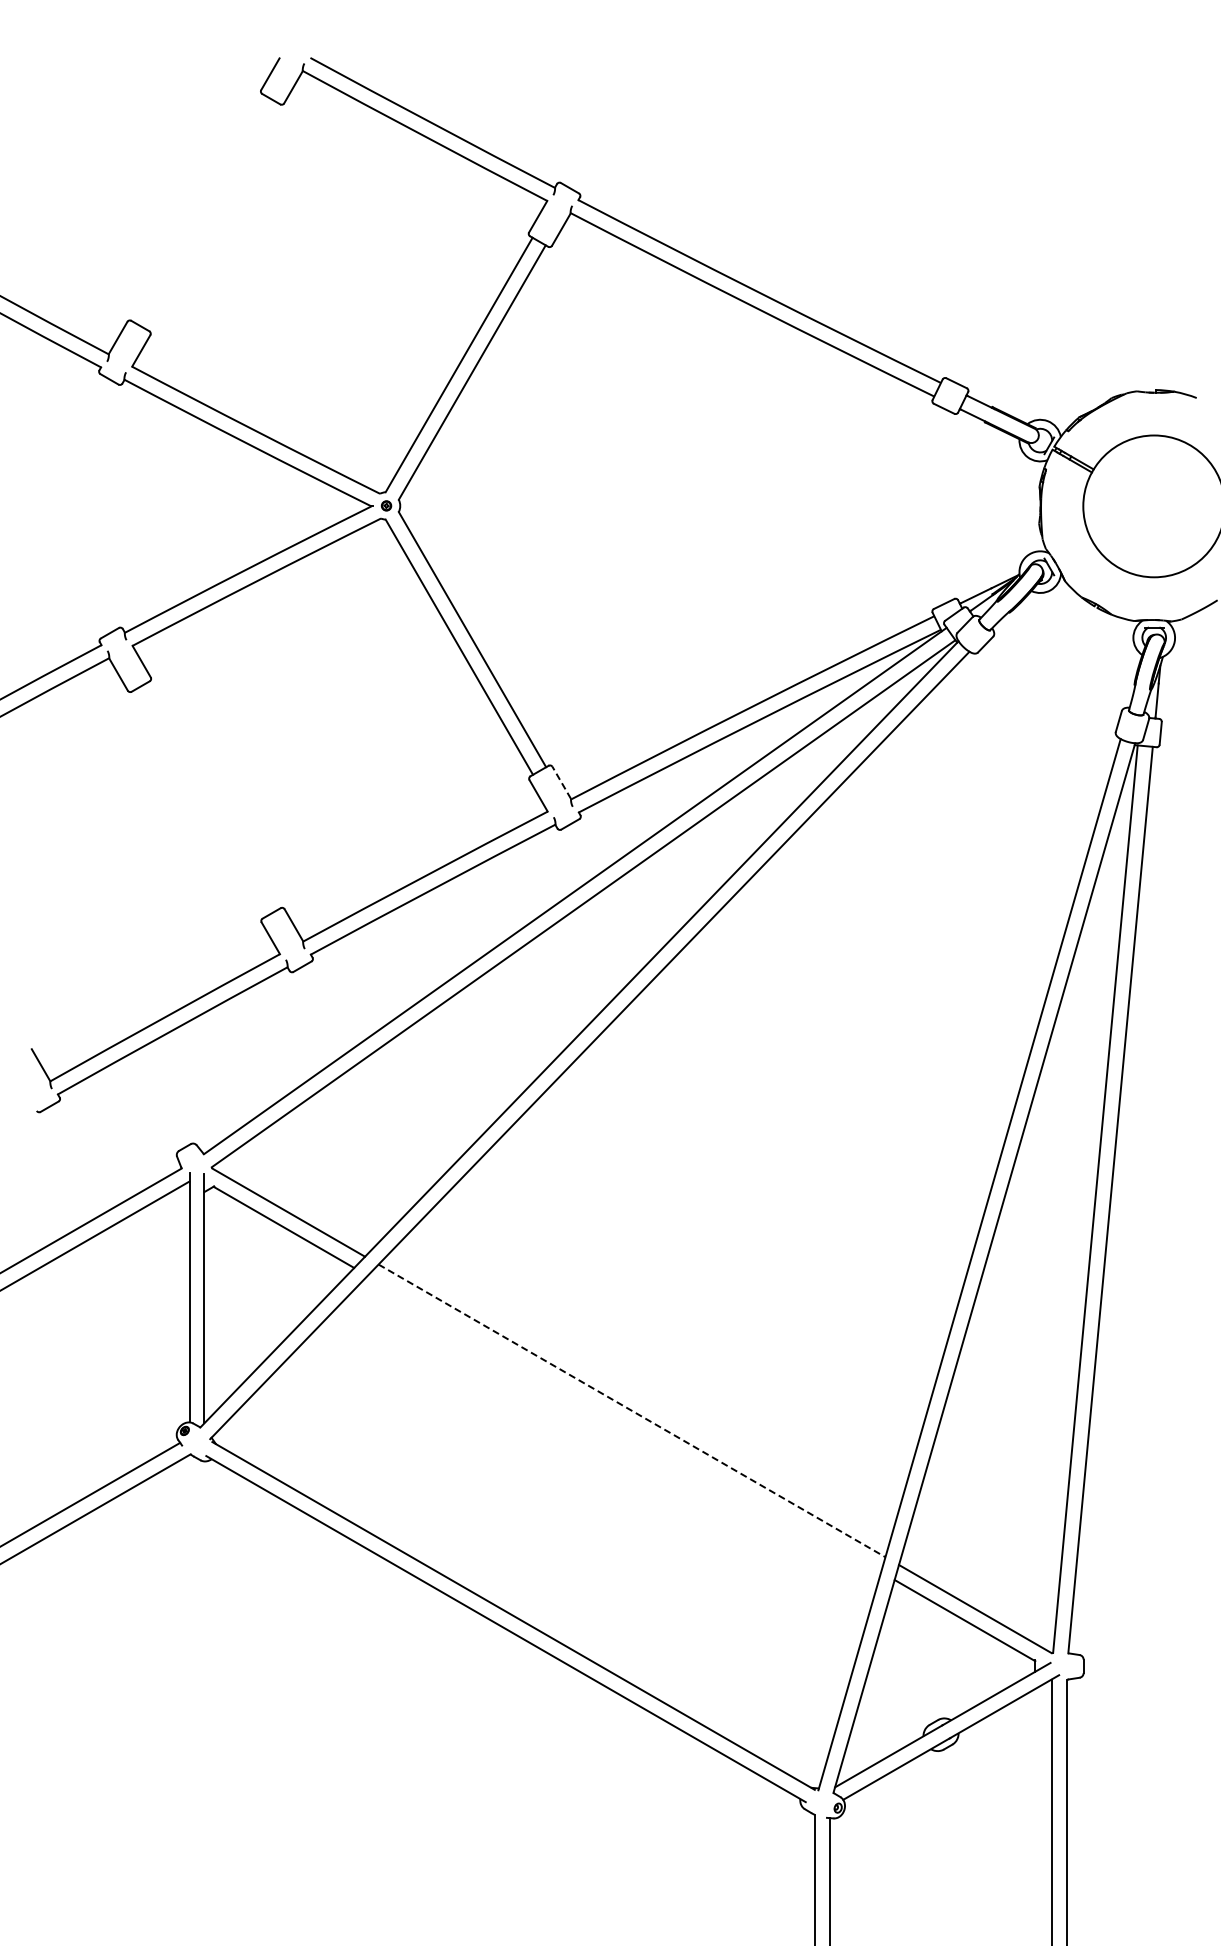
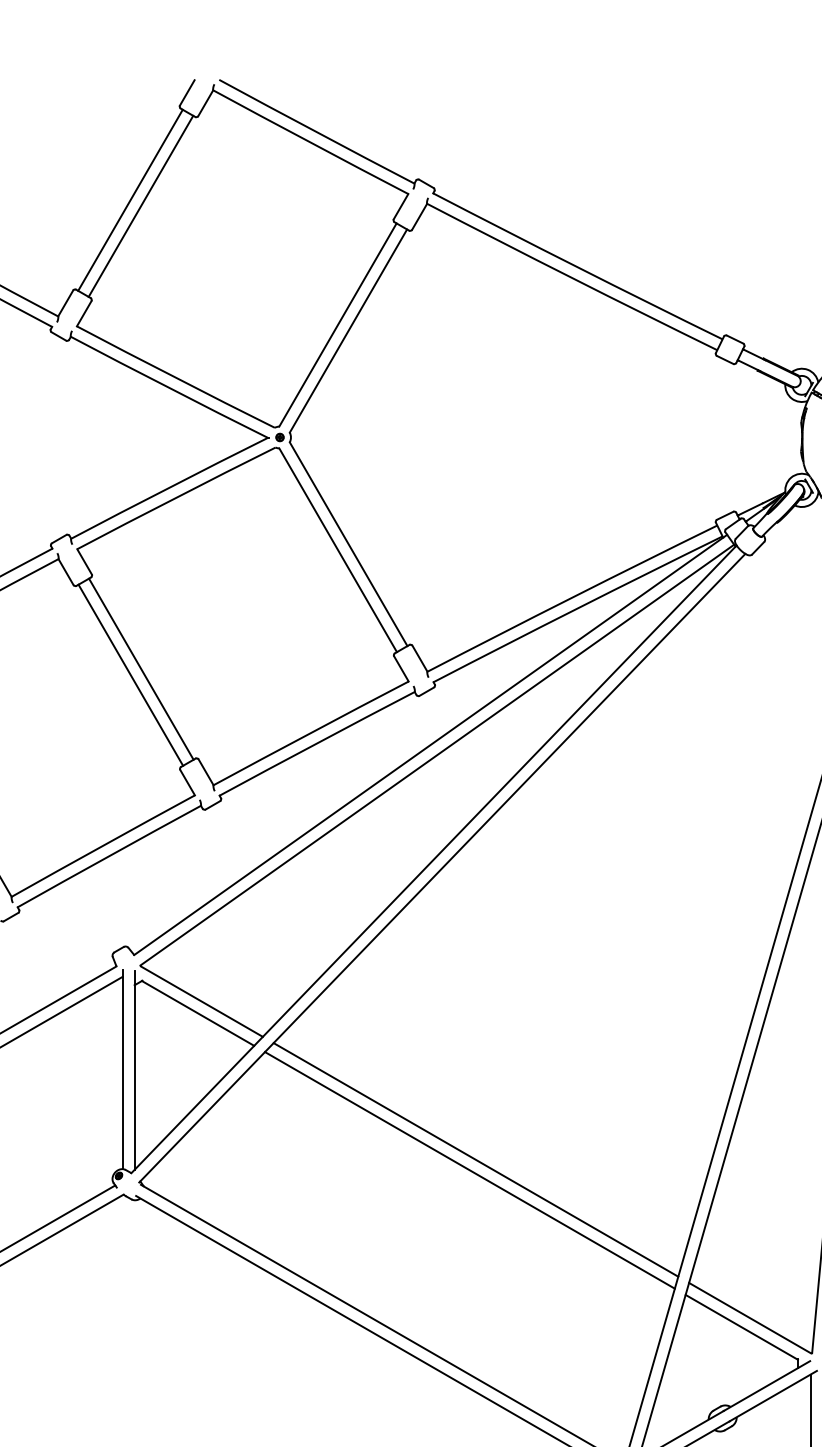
line: (198, 208) -> (129, 200), added
line: (211, 215) -> (140, 205), added
line: (561, 782) -> (419, 658), dashed -> solid
line: (212, 795) -> (141, 668), added
line: (199, 803) -> (130, 675), added
line: (632, 1410) -> (476, 1159), dashed -> solid
line: (624, 1423) -> (469, 1169), added

